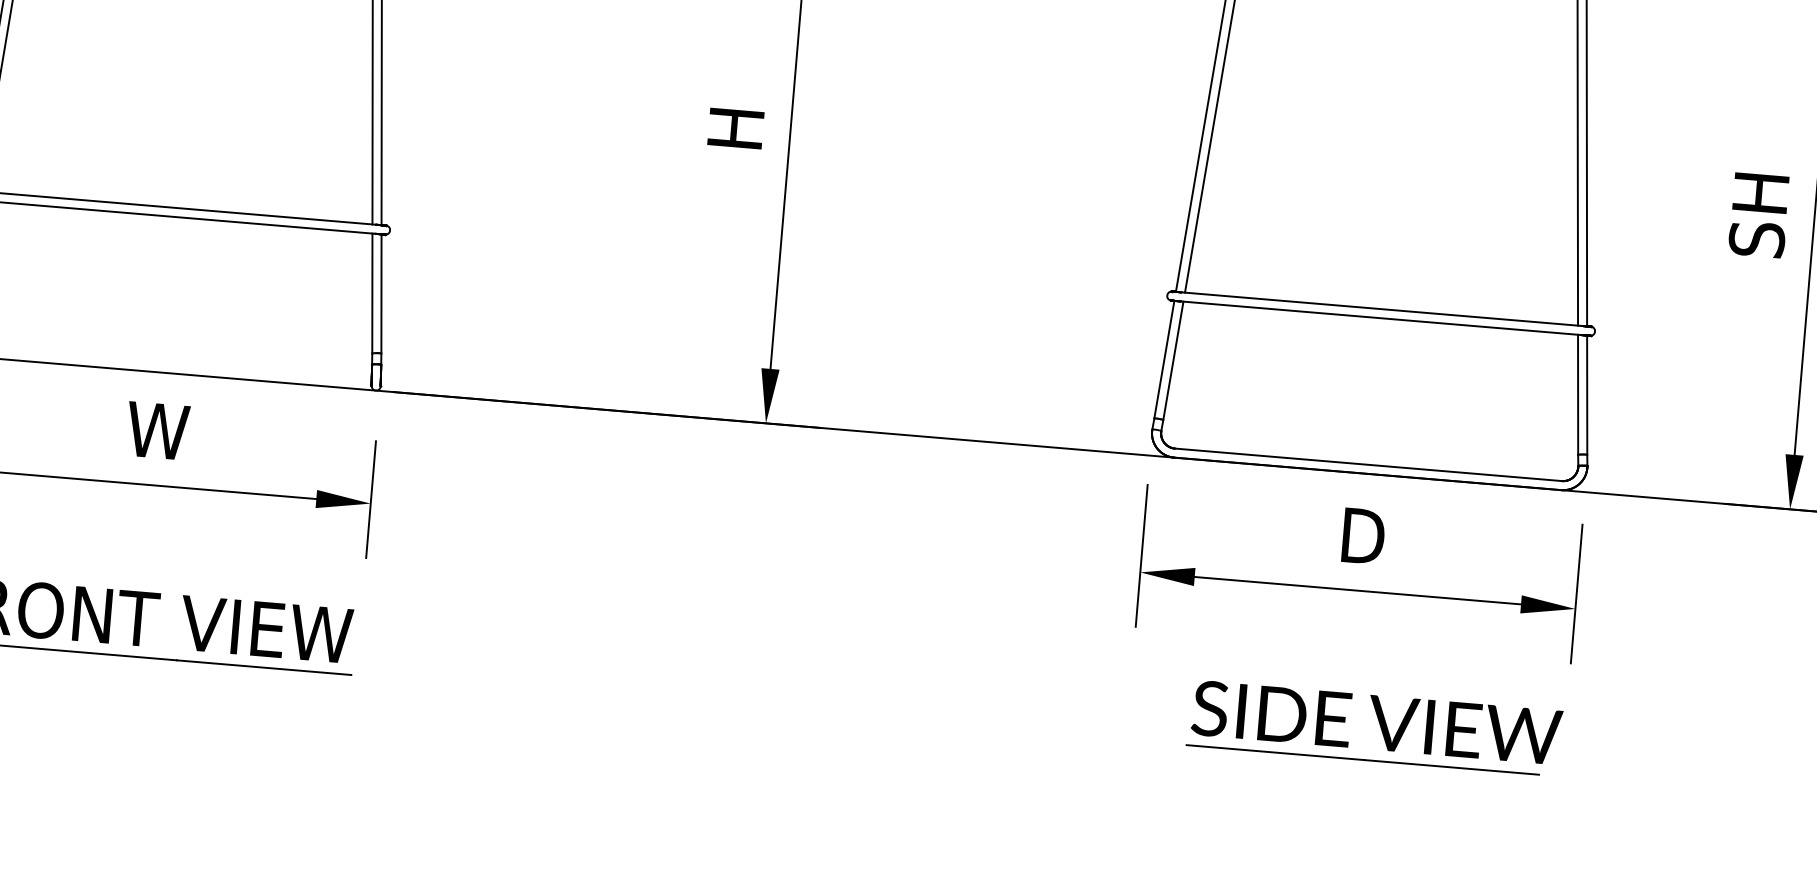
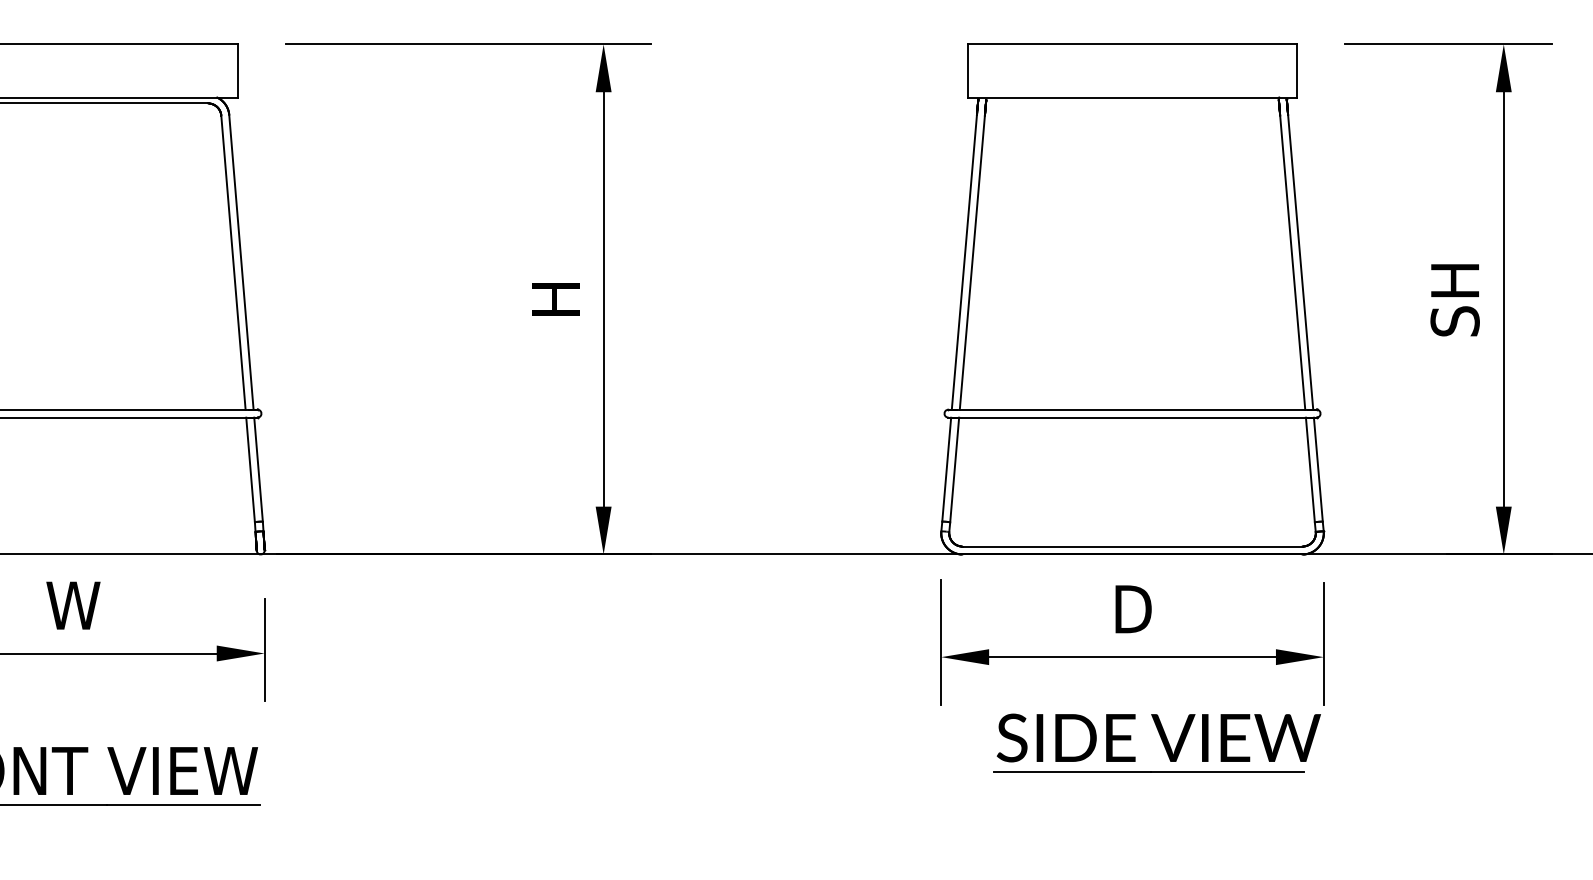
part: (1373, 727) -> (1156, 742), moved

